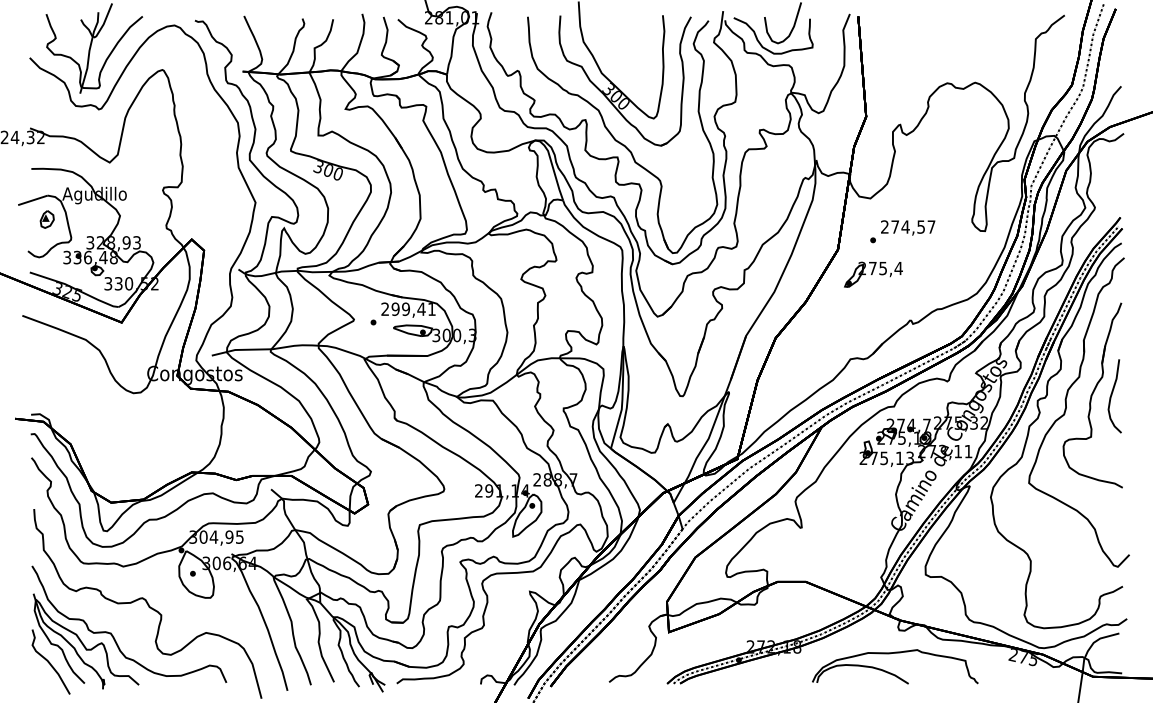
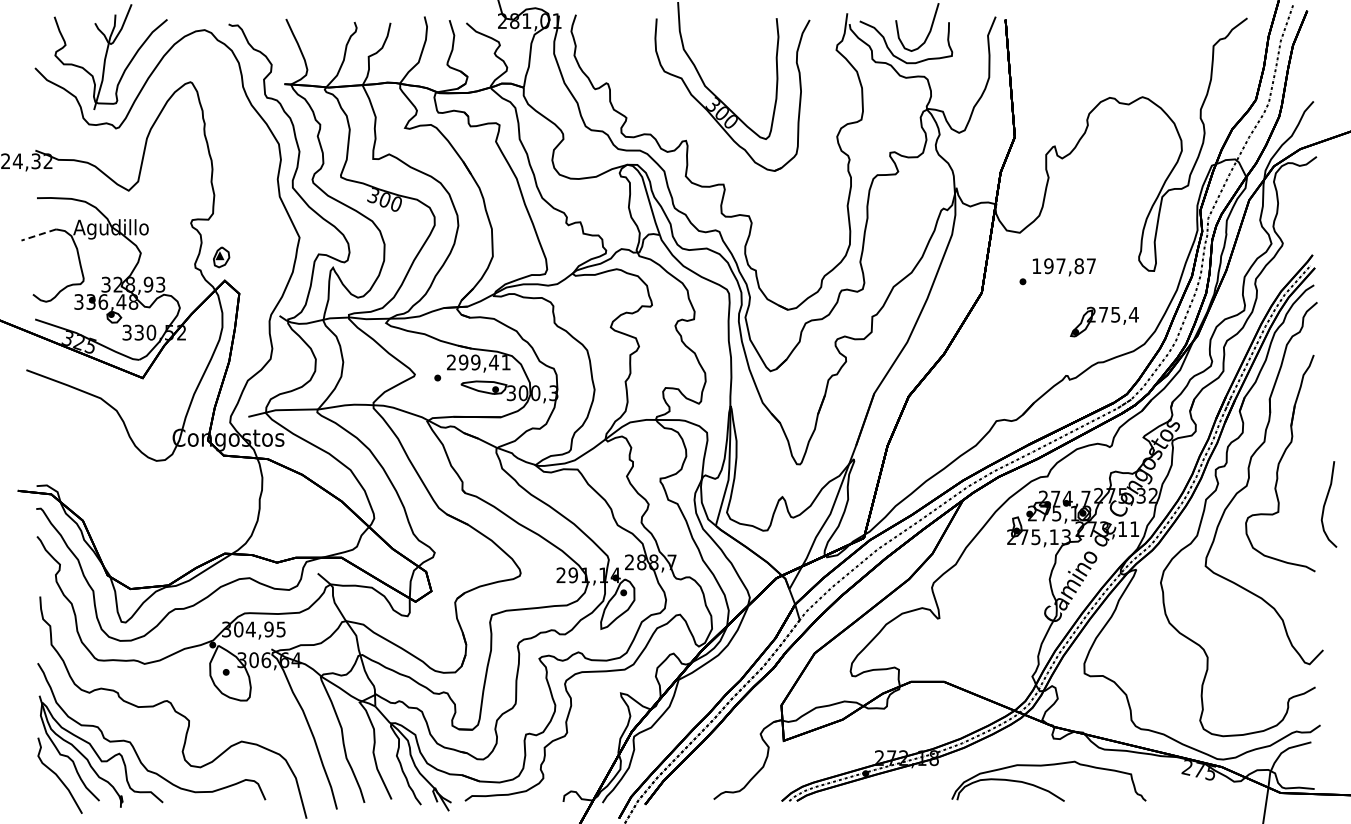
part: (617, 140) -> (723, 164), removed
line: (32, 200) -> (38, 235), solid -> dashed
part: (47, 219) -> (221, 257), moved
text: (902, 227) -> (1057, 266), 274,57 -> 197,87
part: (873, 274) -> (1104, 321), moved
curve: (1112, 394) -> (1326, 502), moved

